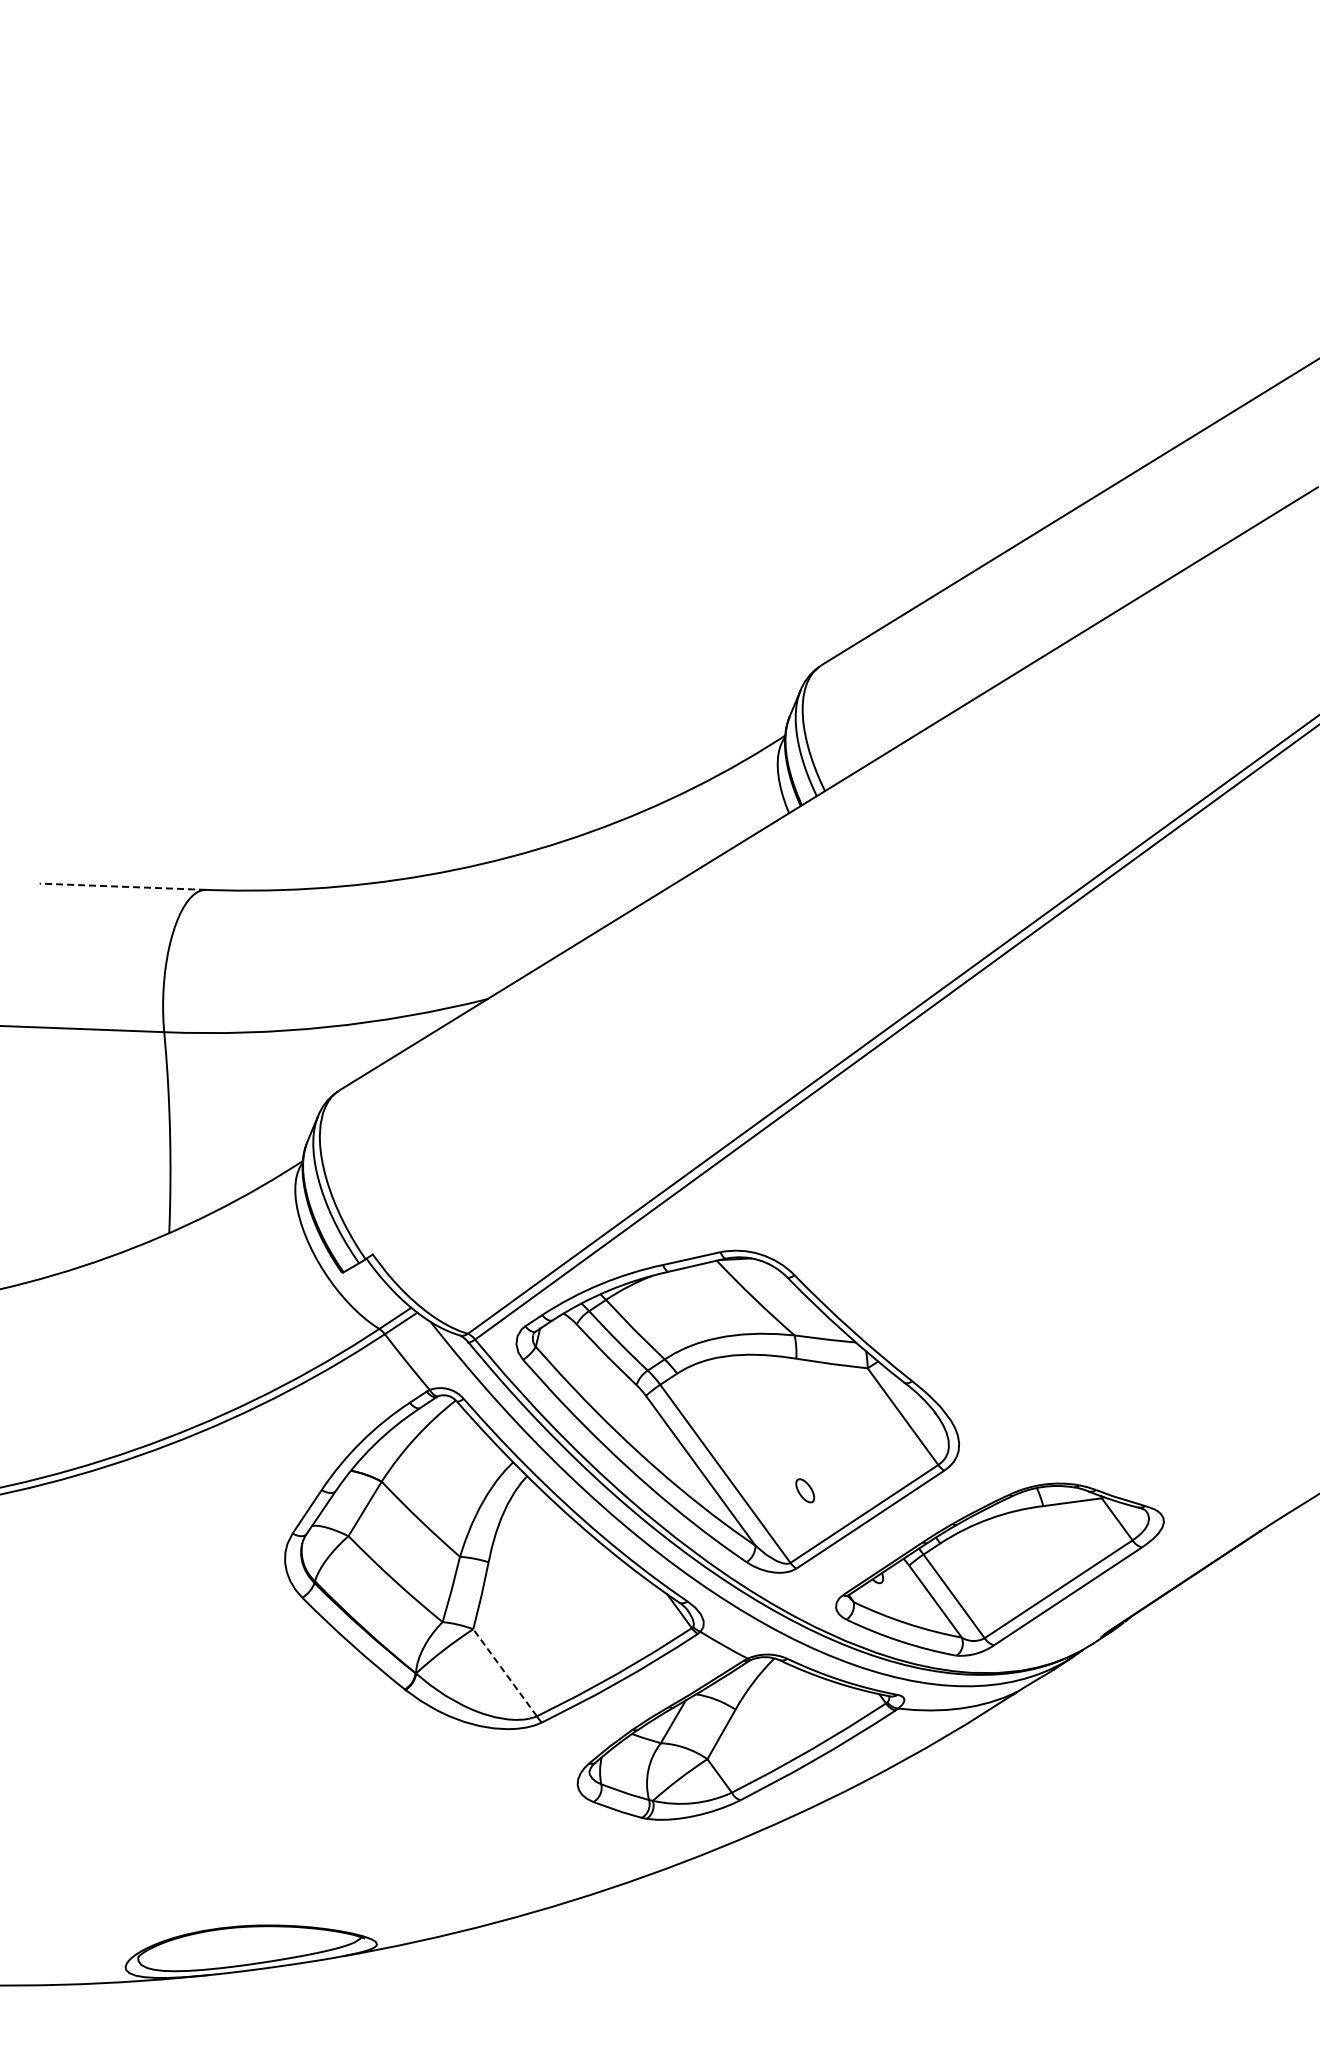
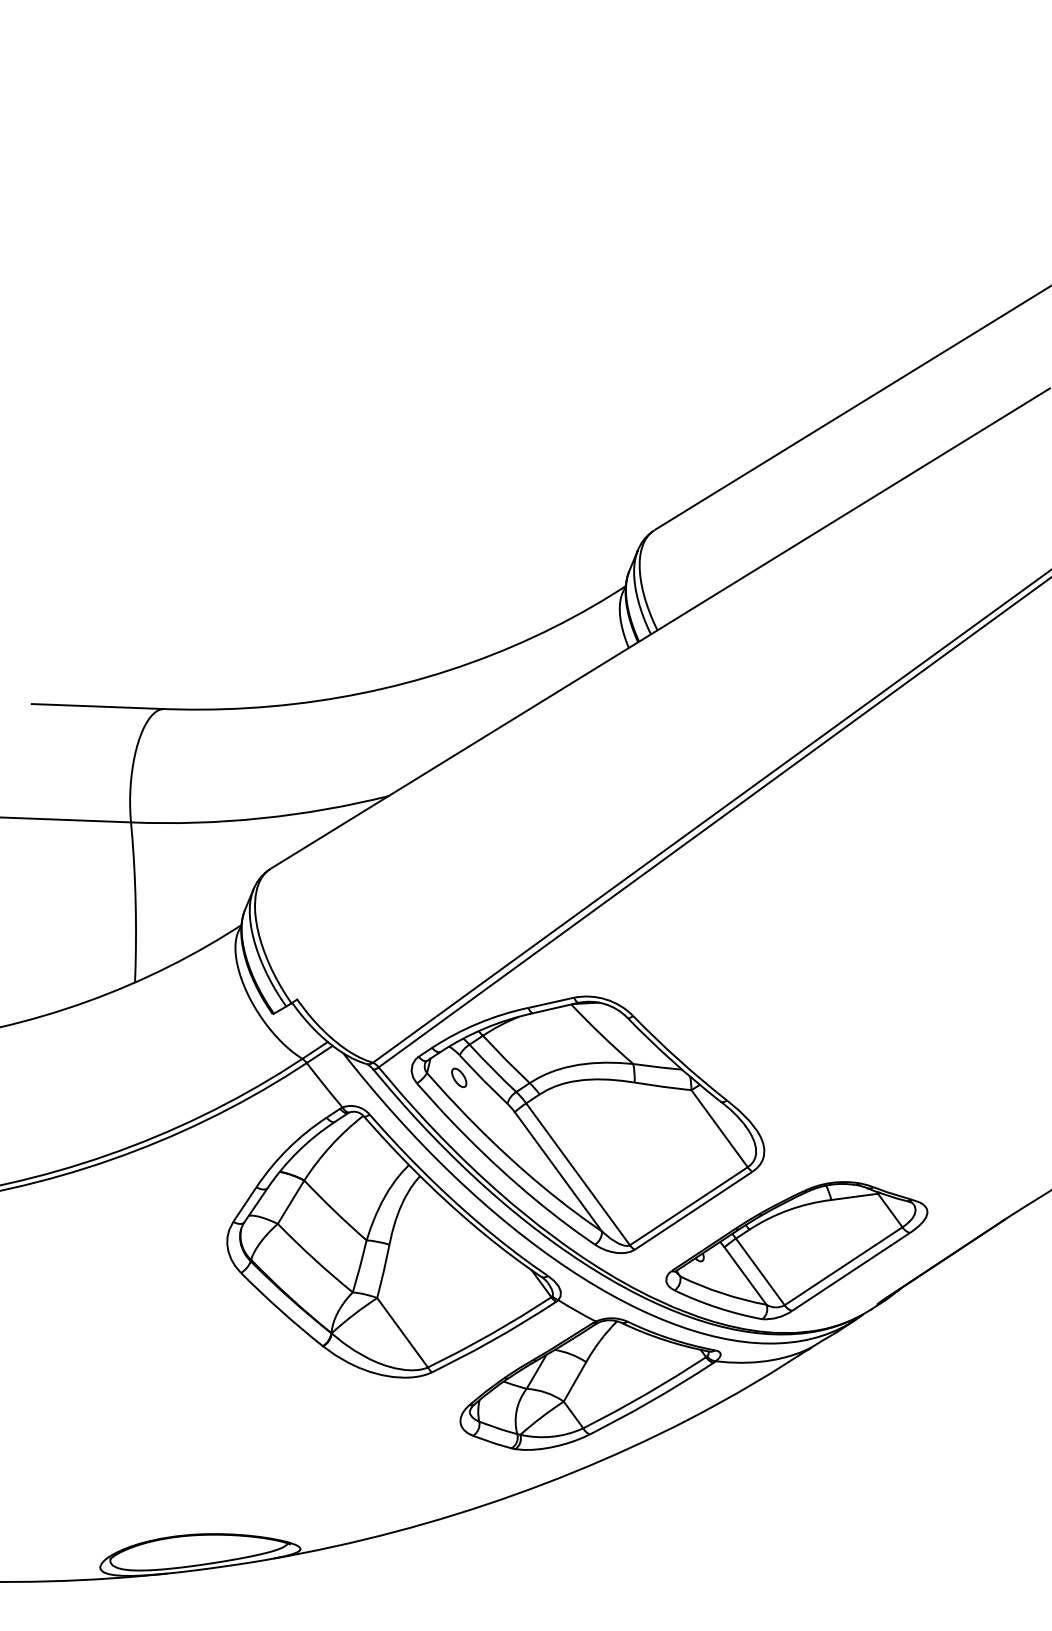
line: (122, 886) -> (97, 706), dashed -> solid
part: (805, 1490) -> (459, 1077), moved
line: (505, 1672) -> (402, 1332), dashed -> solid

